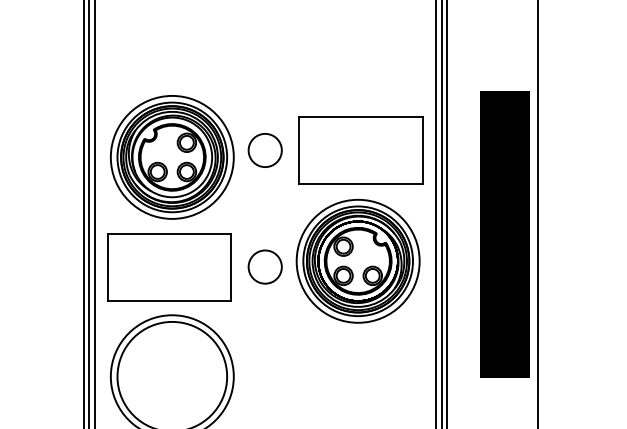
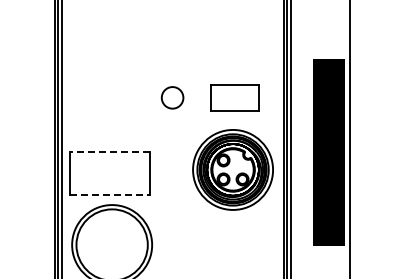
part: (360, 149) -> (234, 97), size x0.6
part: (171, 157) -> (111, 102), removed
line: (168, 232) -> (109, 151), solid -> dashed
circle: (265, 266) -> (172, 173), removed
line: (169, 300) -> (110, 195), solid -> dashed

